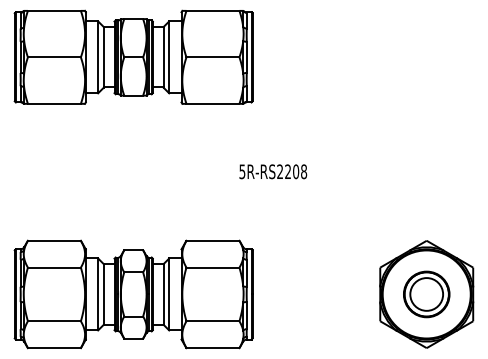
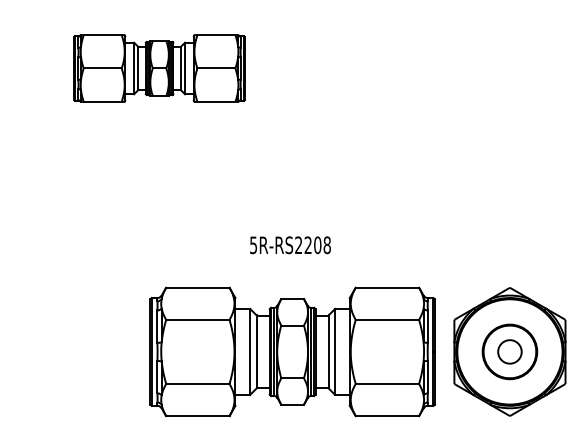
part: (133, 57) -> (159, 68), size x0.6
text: (273, 171) -> (290, 245), moved
part: (133, 294) -> (292, 351), moved
circle: (426, 294) -> (509, 351), size x0.6

